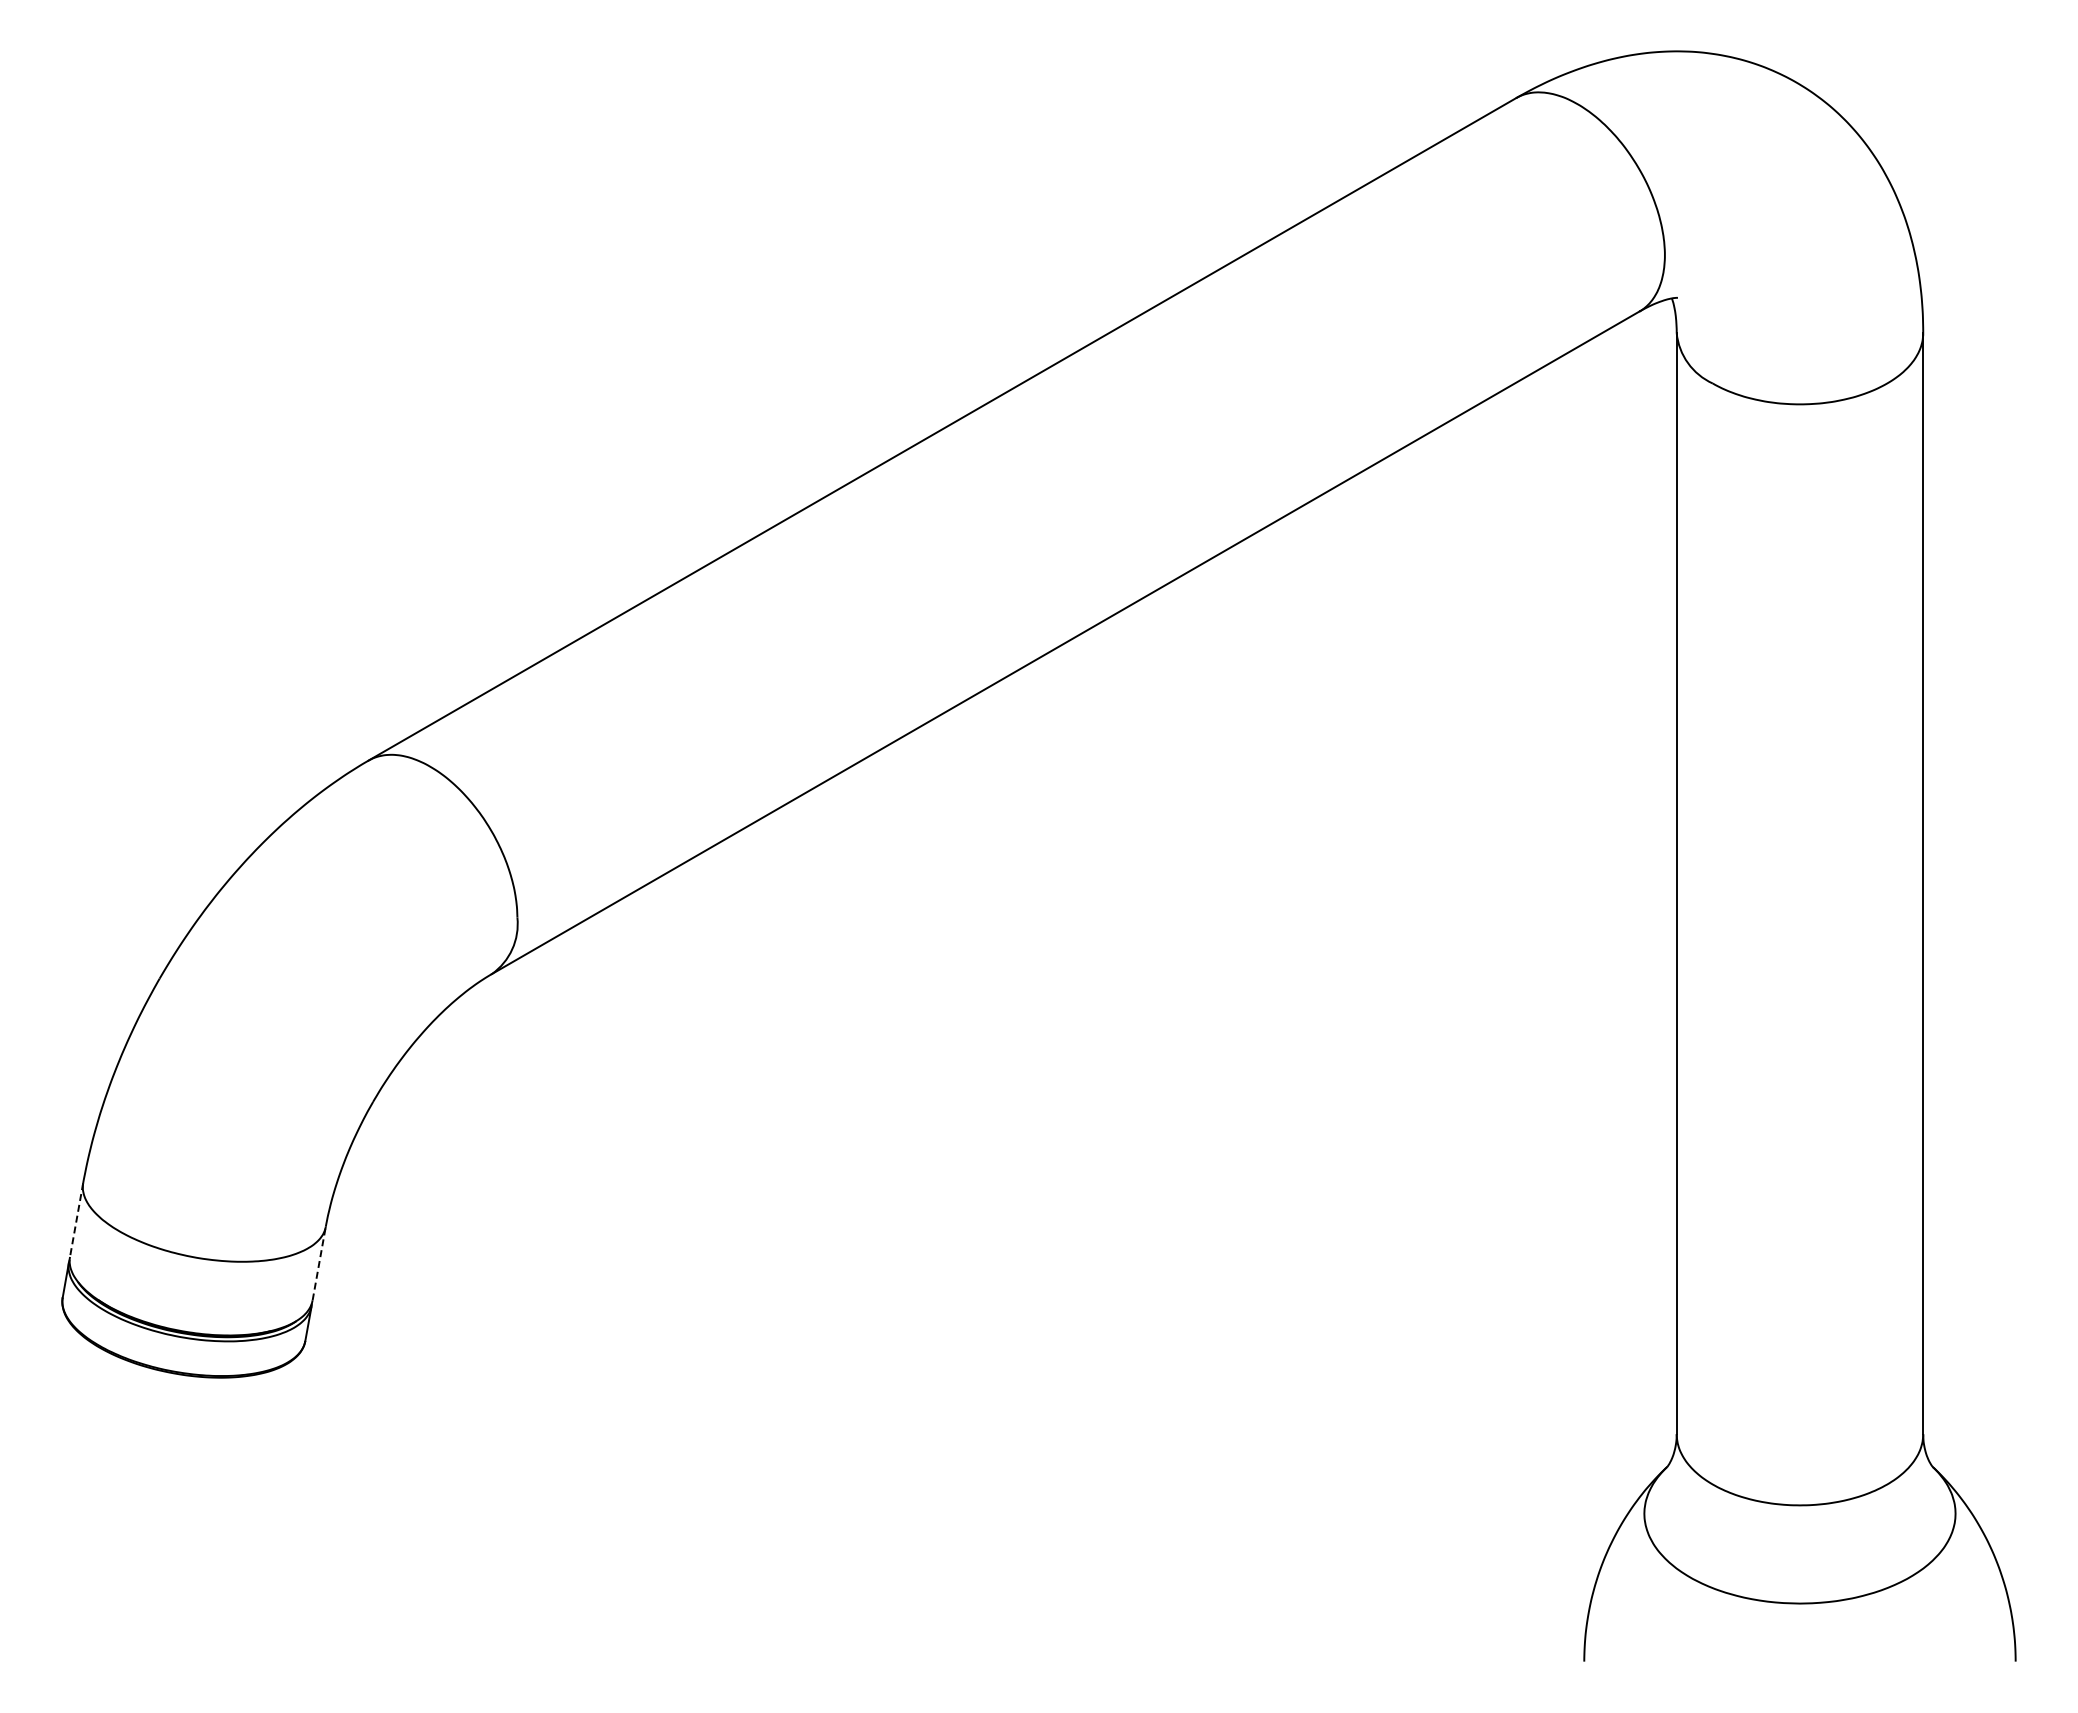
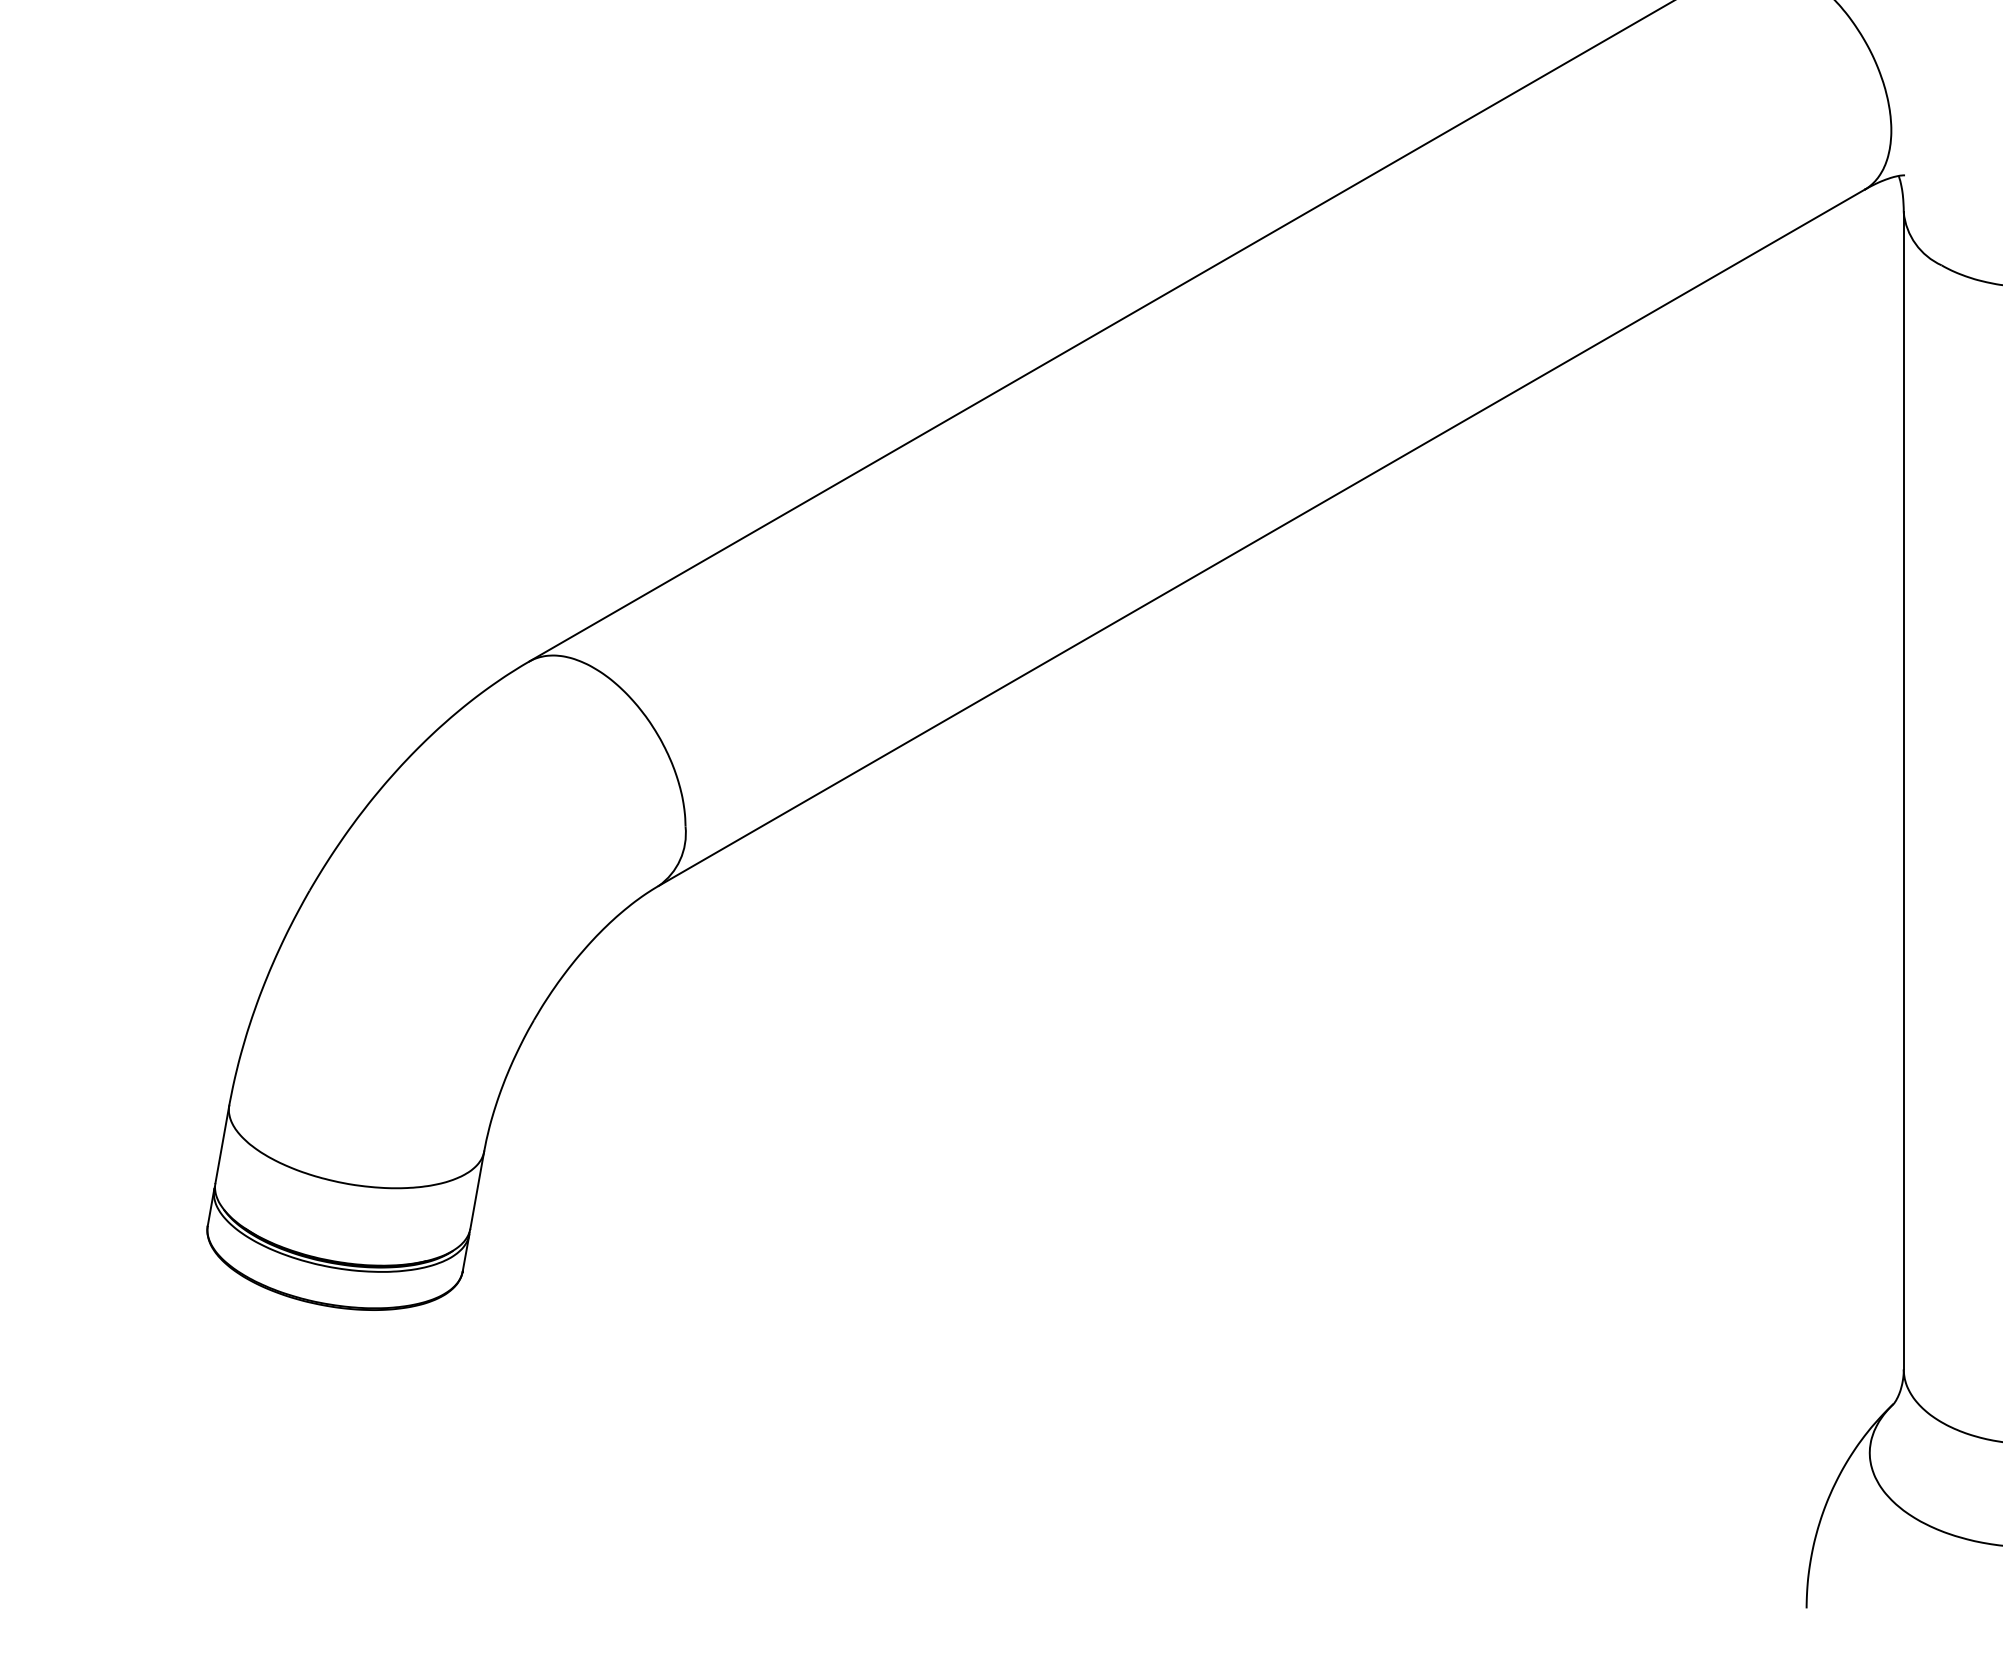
line: (76, 1220) -> (222, 1144), dashed -> solid
line: (319, 1263) -> (477, 1190), dashed -> solid

